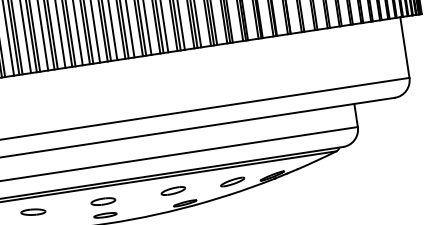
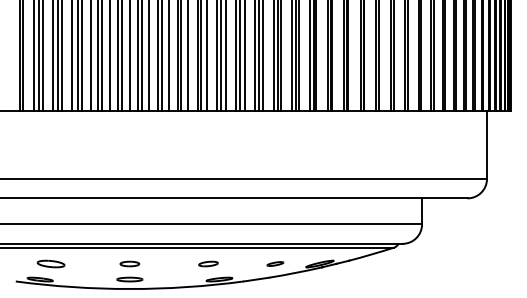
part: (232, 181) -> (275, 263), size x0.6
part: (173, 190) -> (208, 263), size x0.7
part: (103, 201) -> (129, 263), size x0.7

